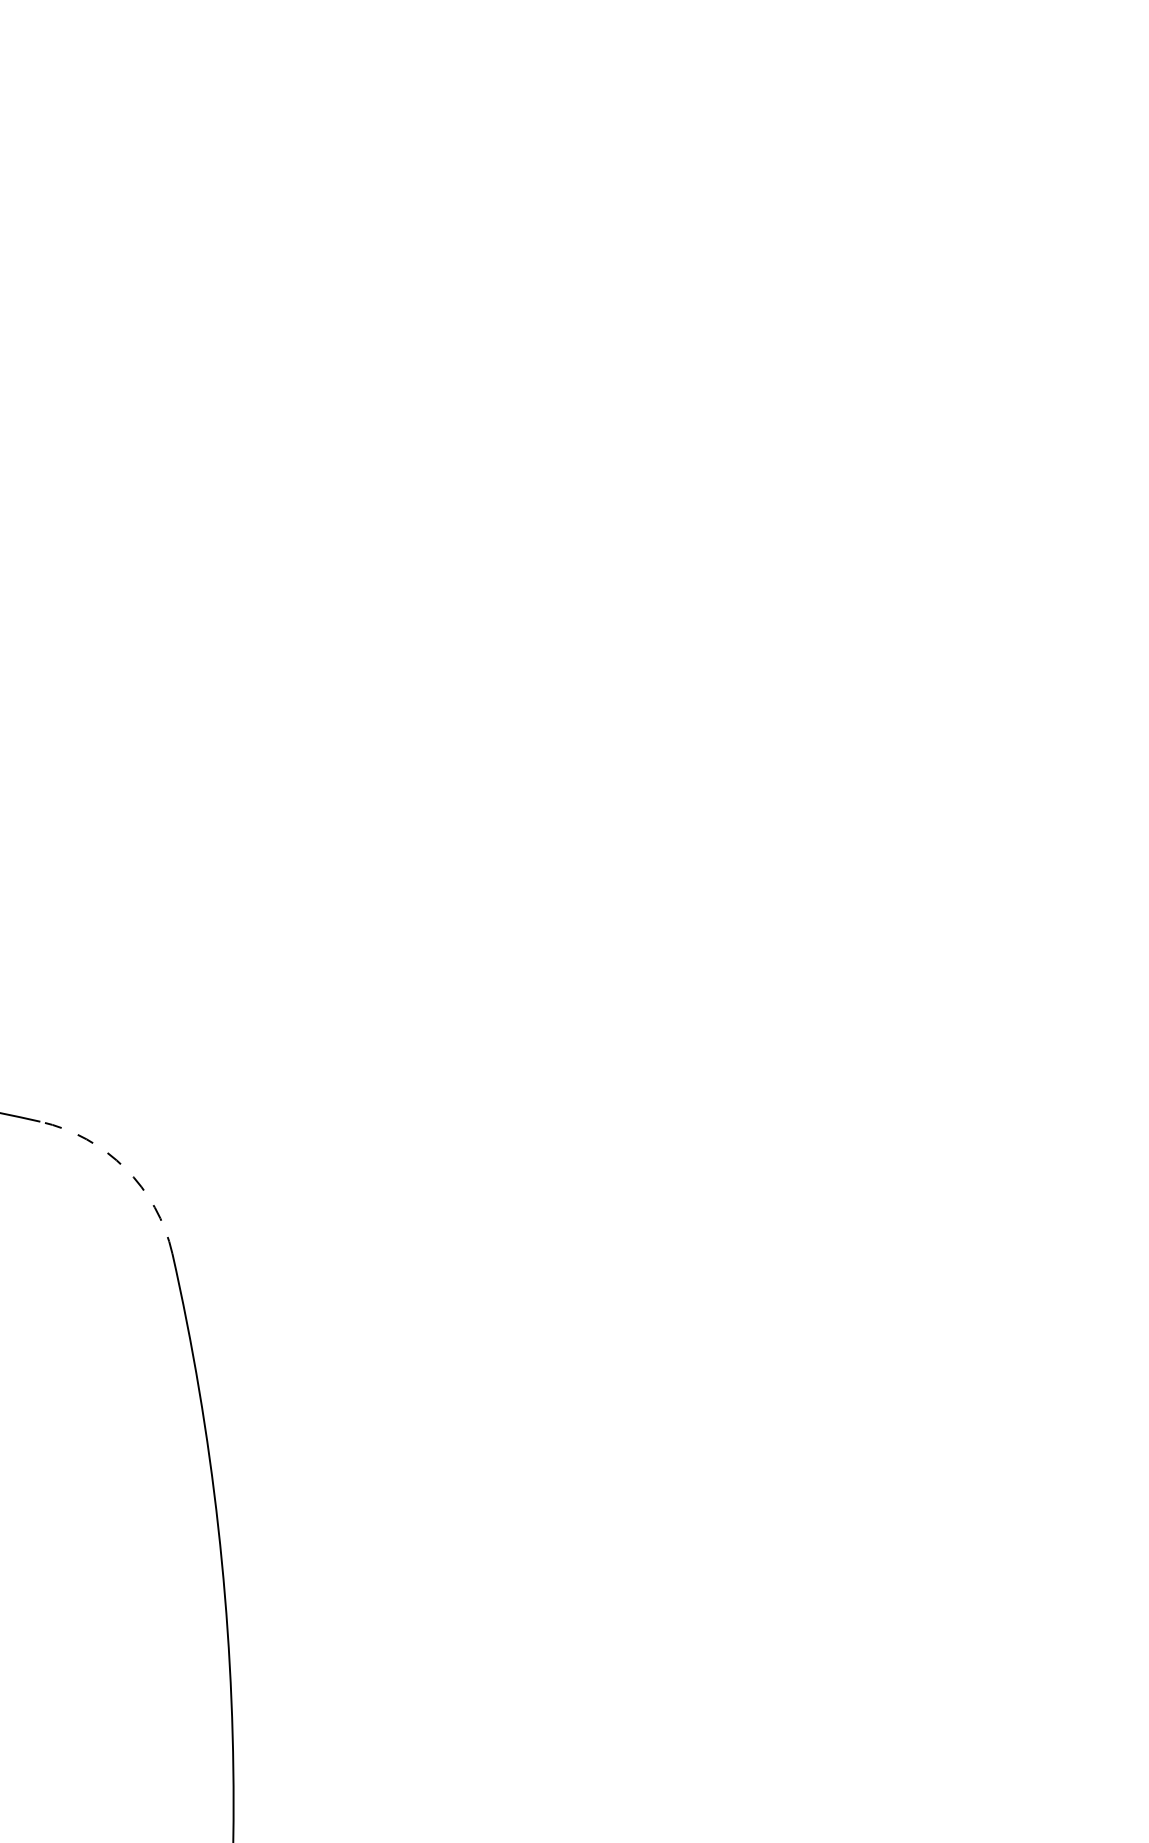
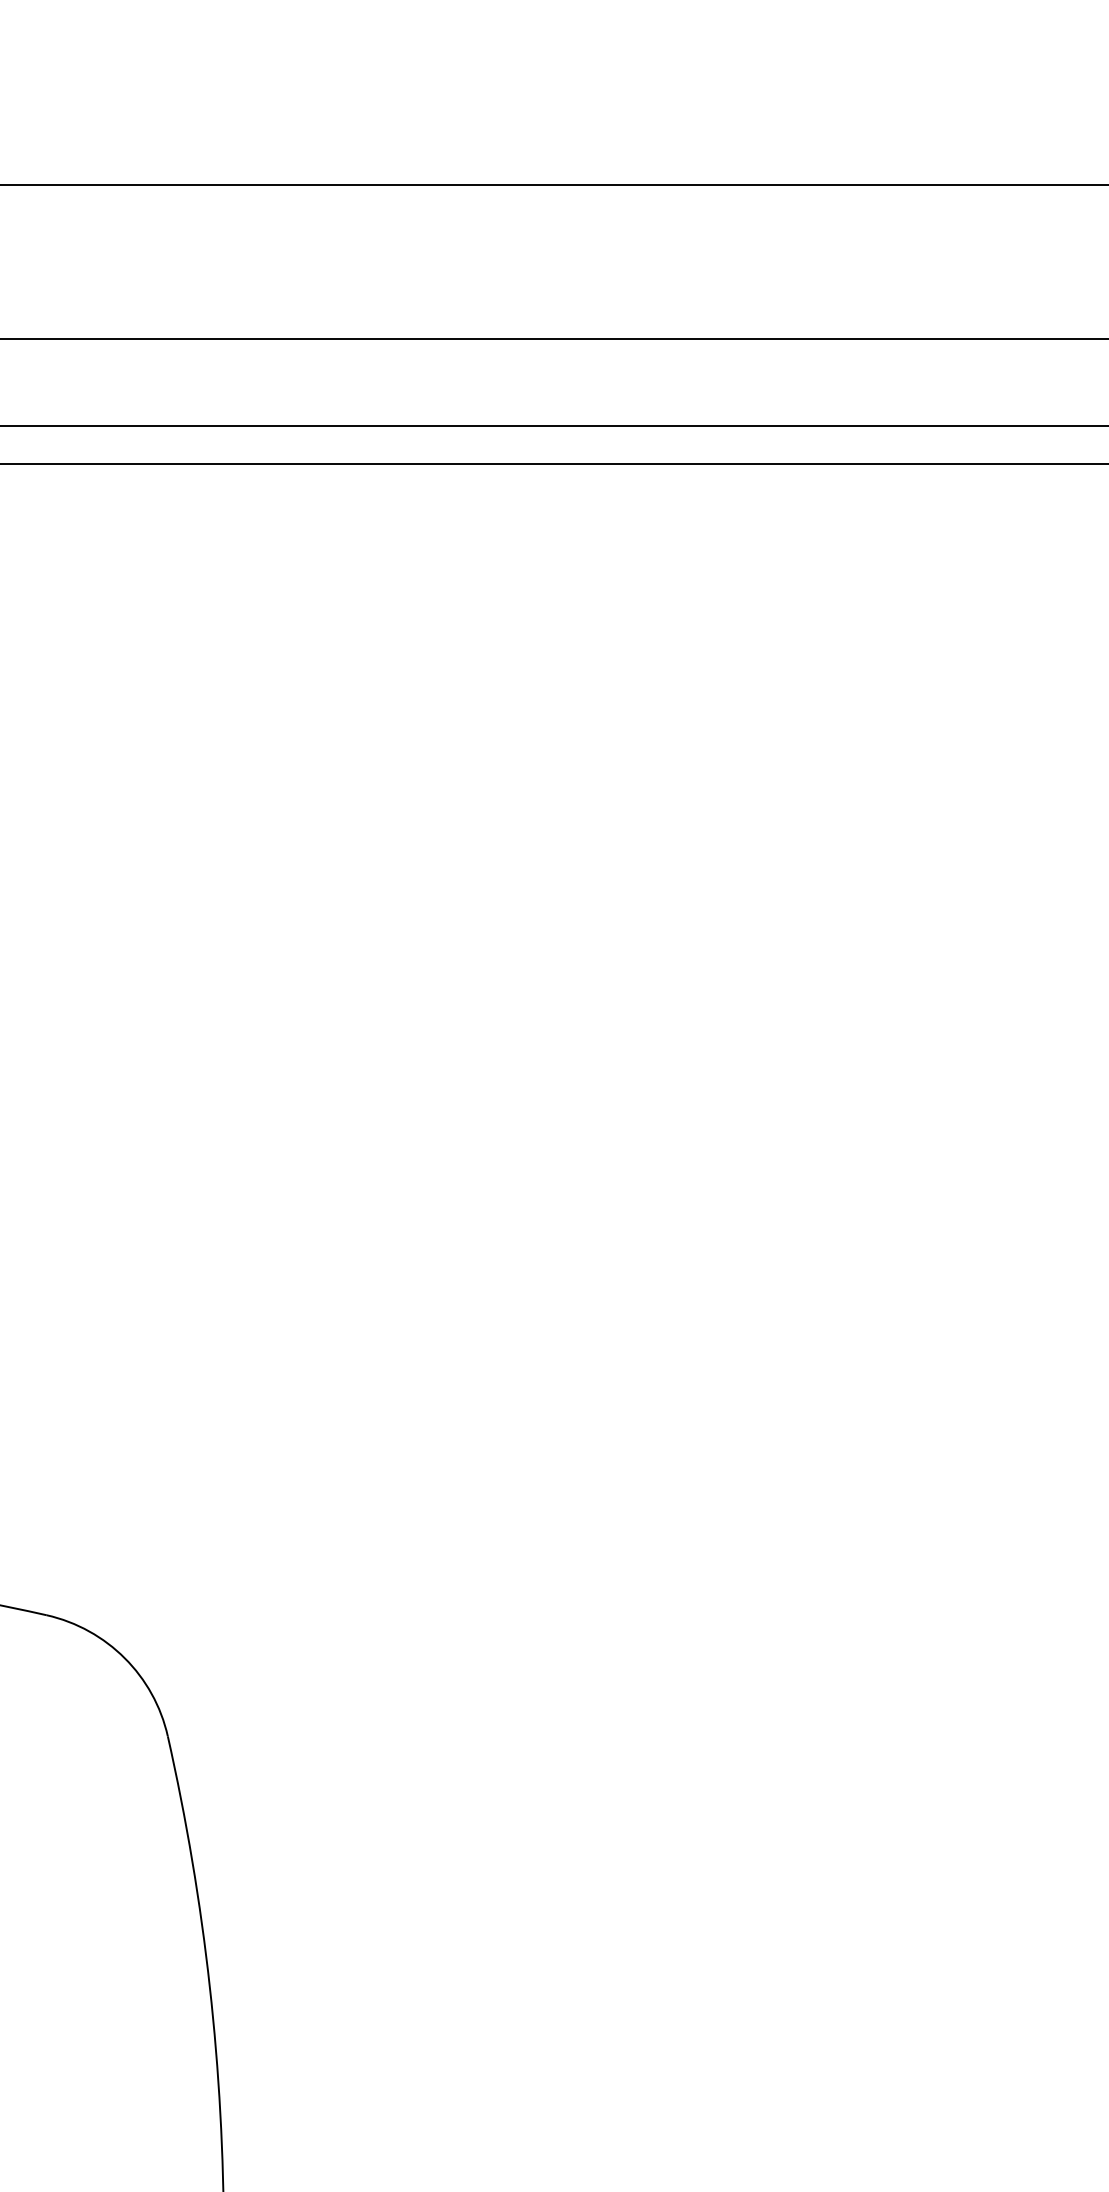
arc: (125, 1168) -> (124, 1658), dashed -> solid

